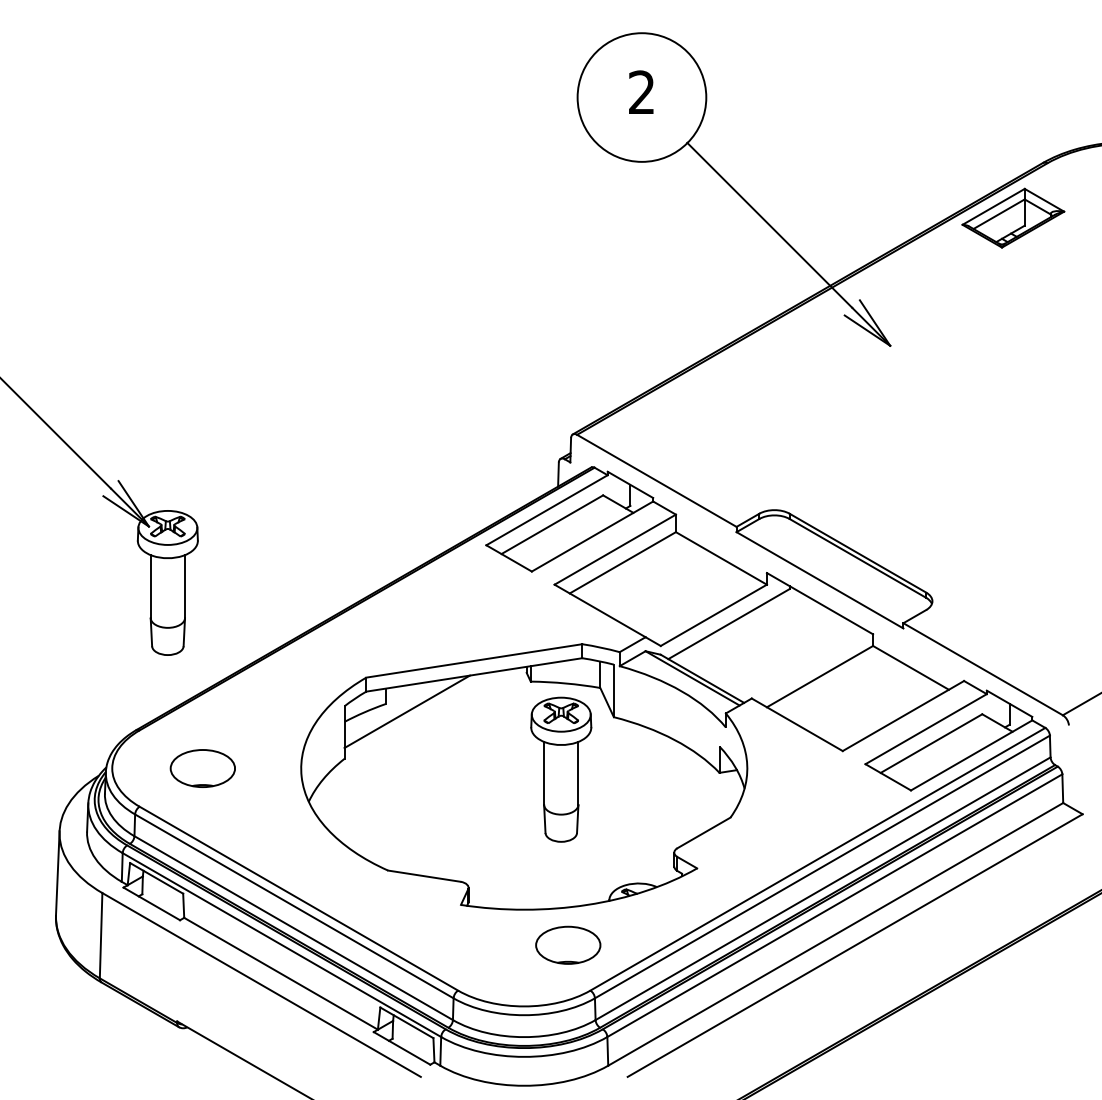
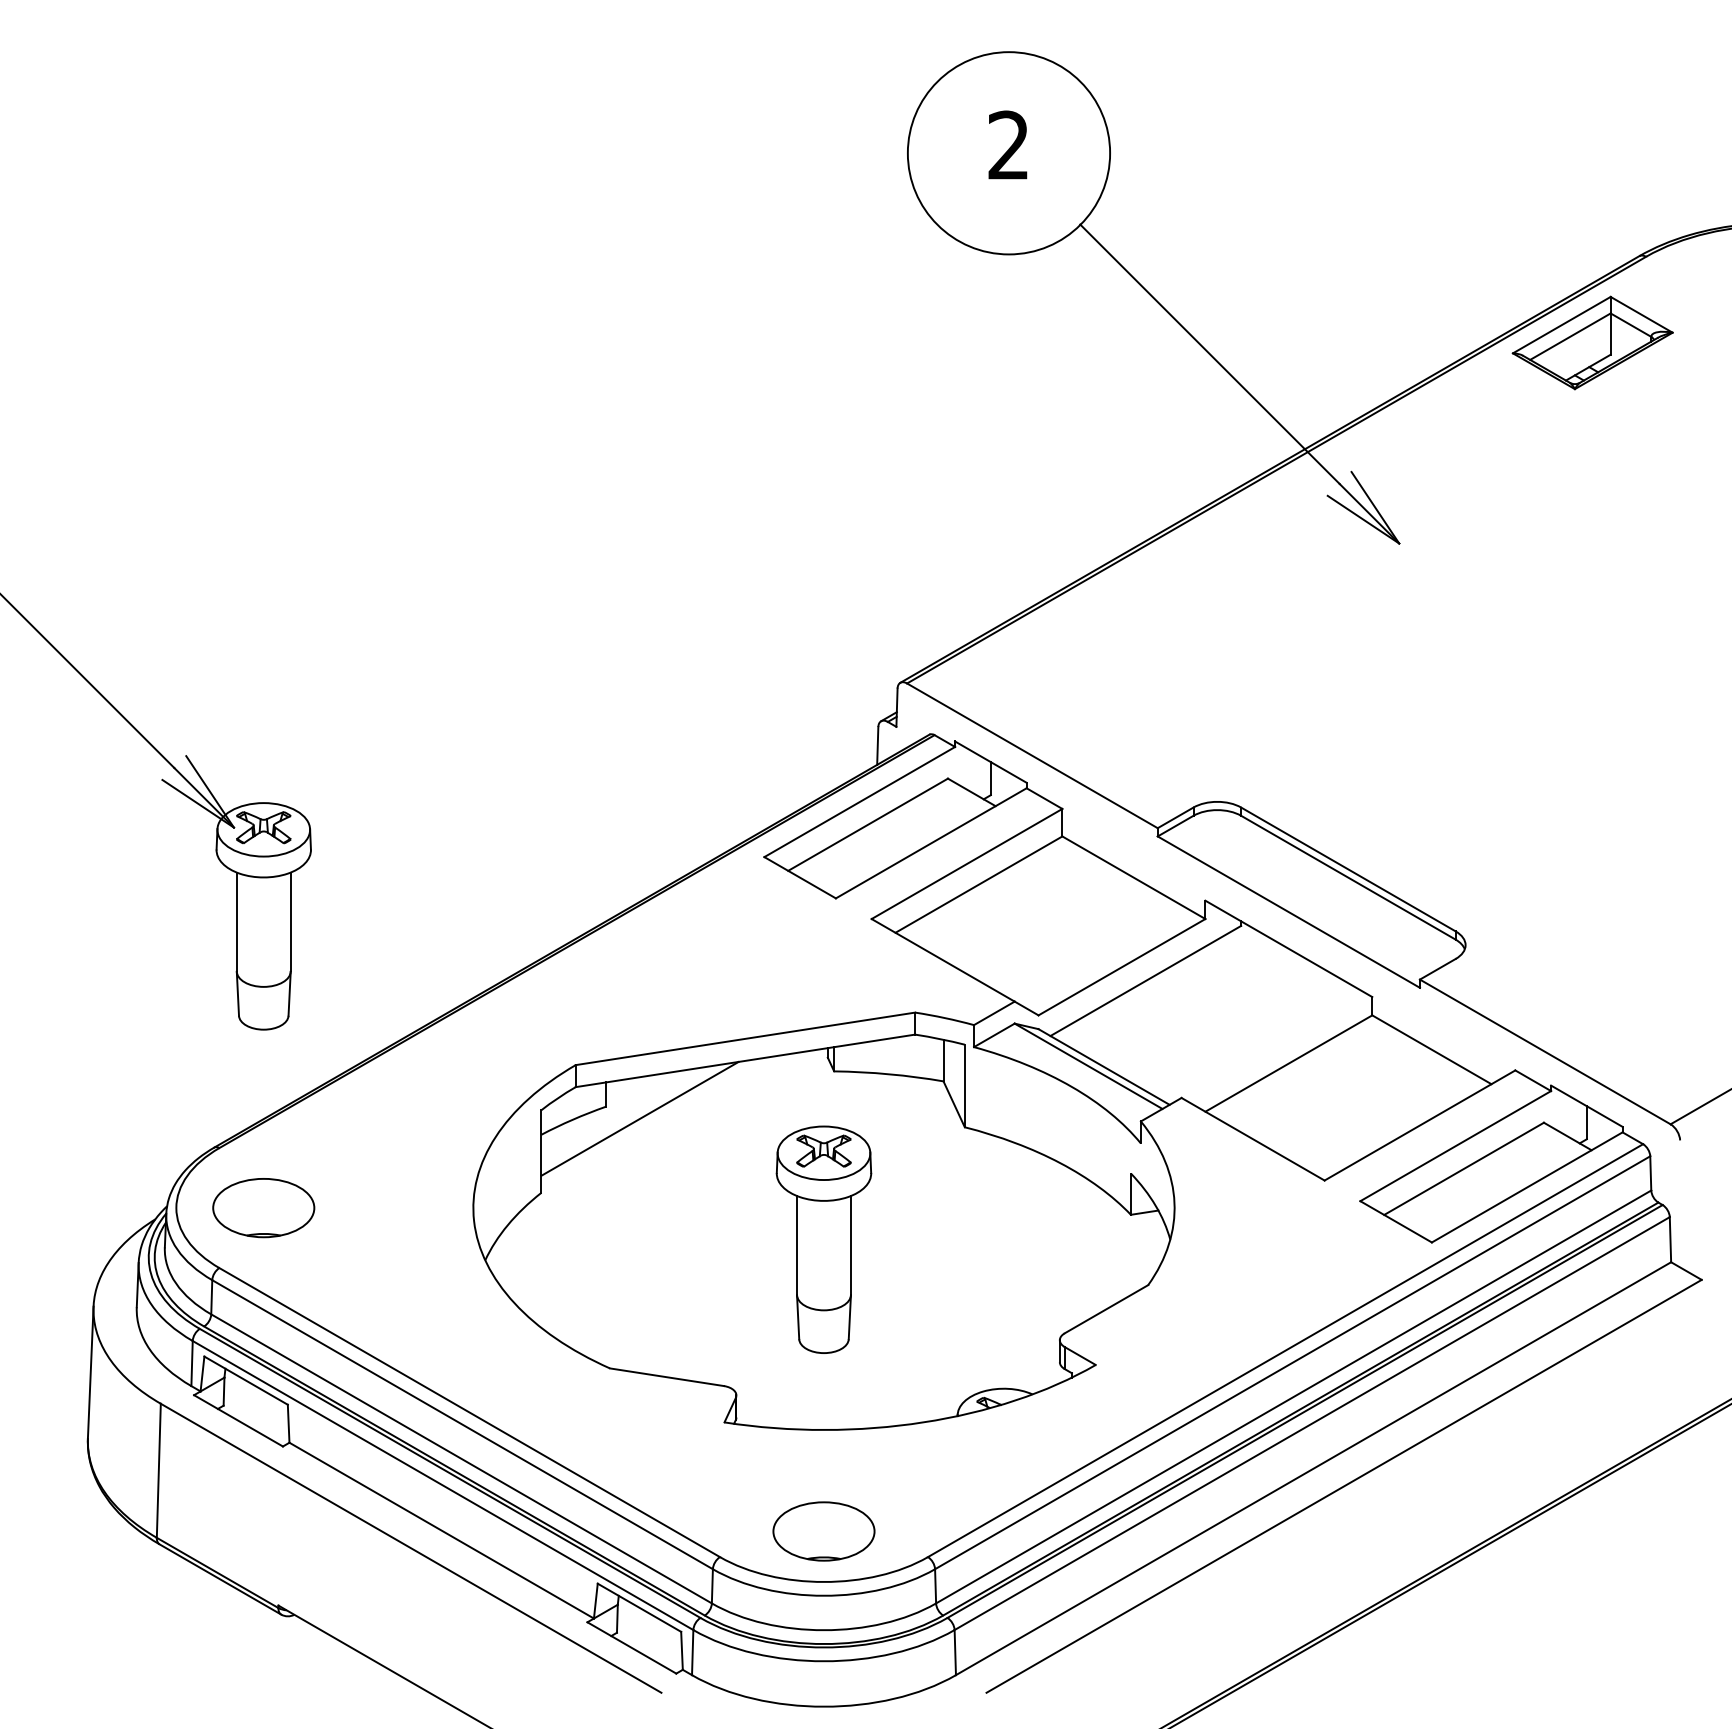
part: (202, 768) -> (263, 1207), moved
part: (561, 769) -> (824, 1239), moved
part: (568, 944) -> (824, 1530), moved

